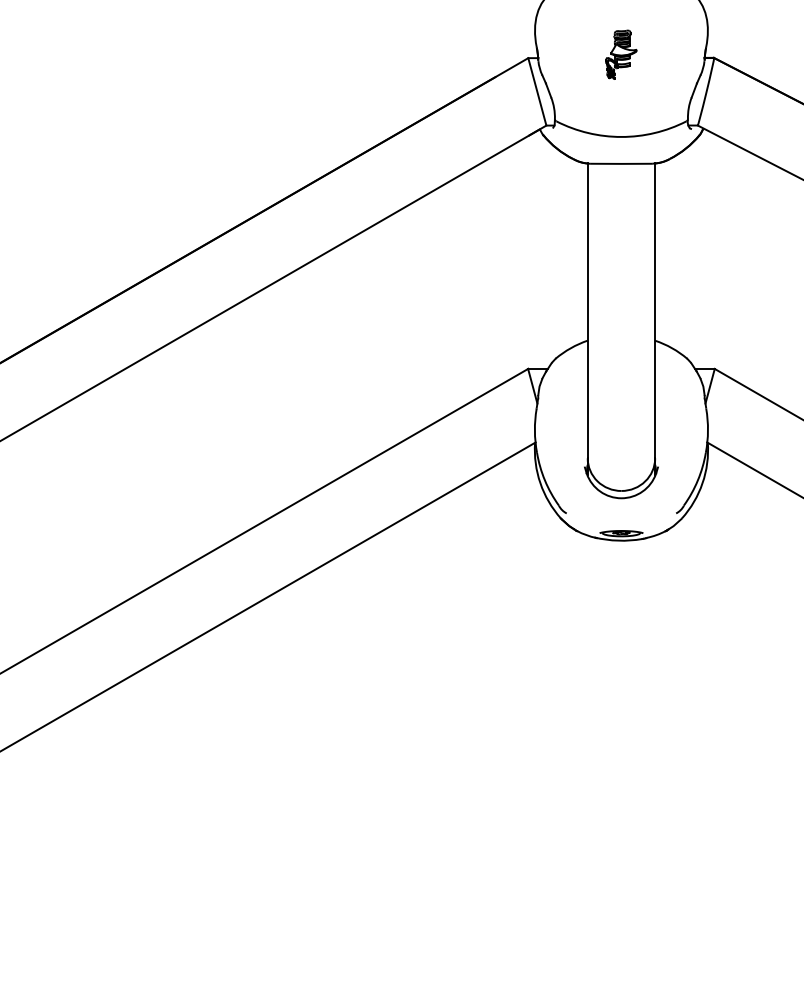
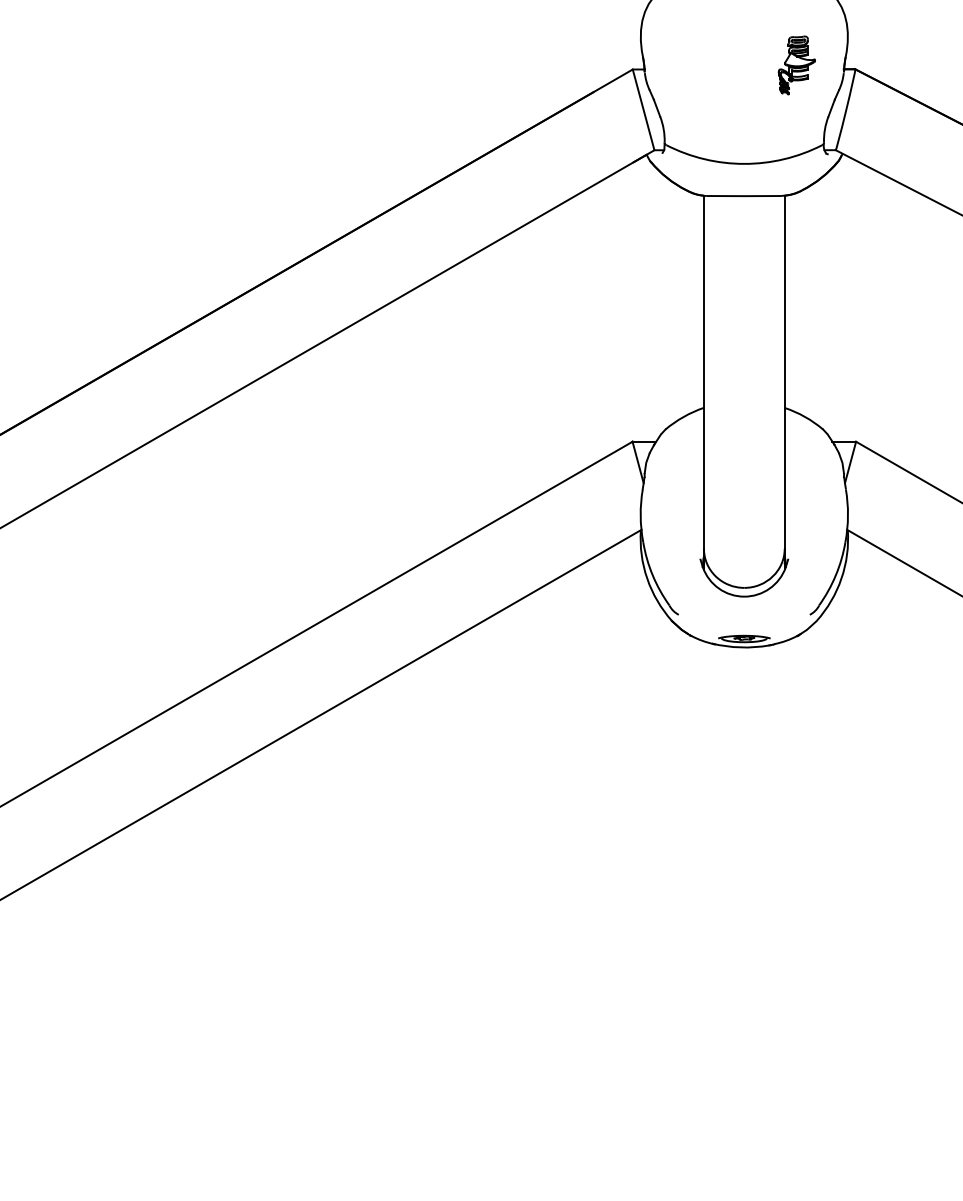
part: (621, 54) -> (797, 65), moved

